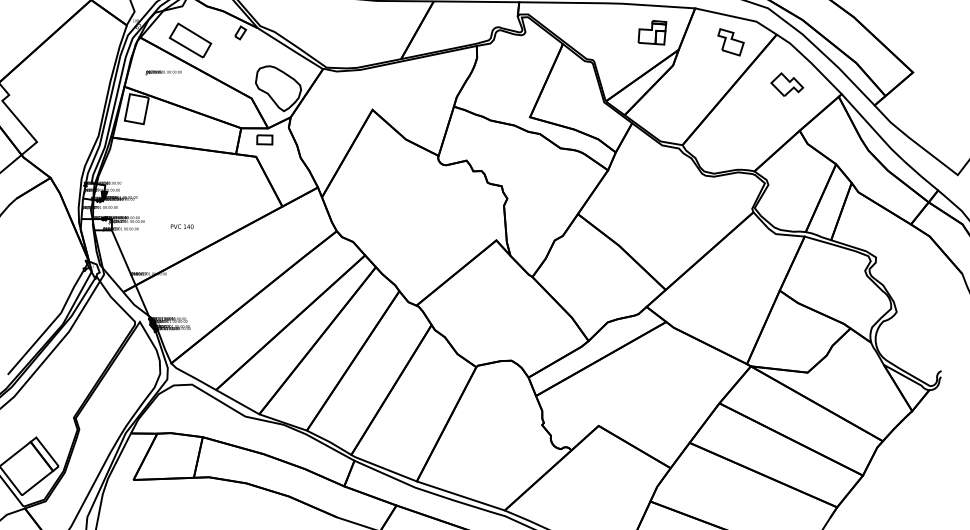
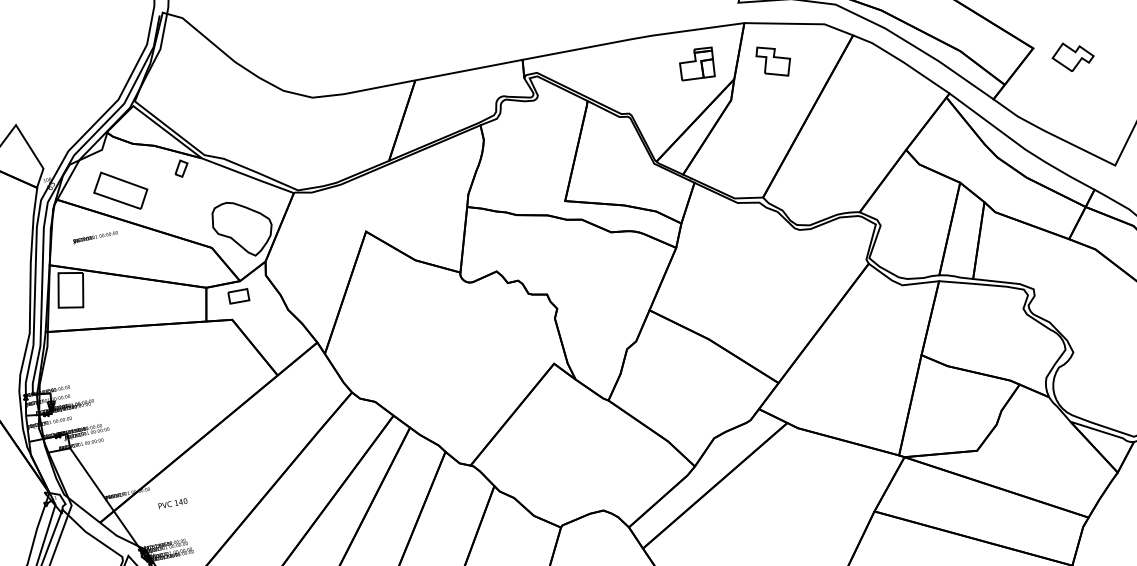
part: (730, 42) -> (773, 61), moved
part: (787, 84) -> (1073, 55), moved
text: (181, 226) -> (172, 503), moved

